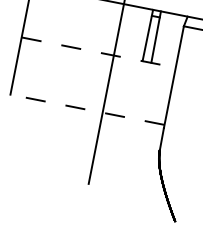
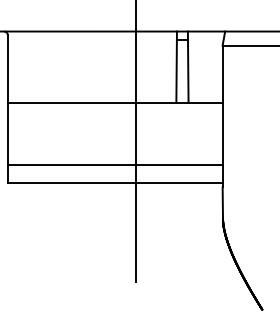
line: (98, 52) -> (115, 103), dashed -> solid
line: (89, 96) -> (114, 164), added
line: (87, 109) -> (114, 182), dashed -> solid

